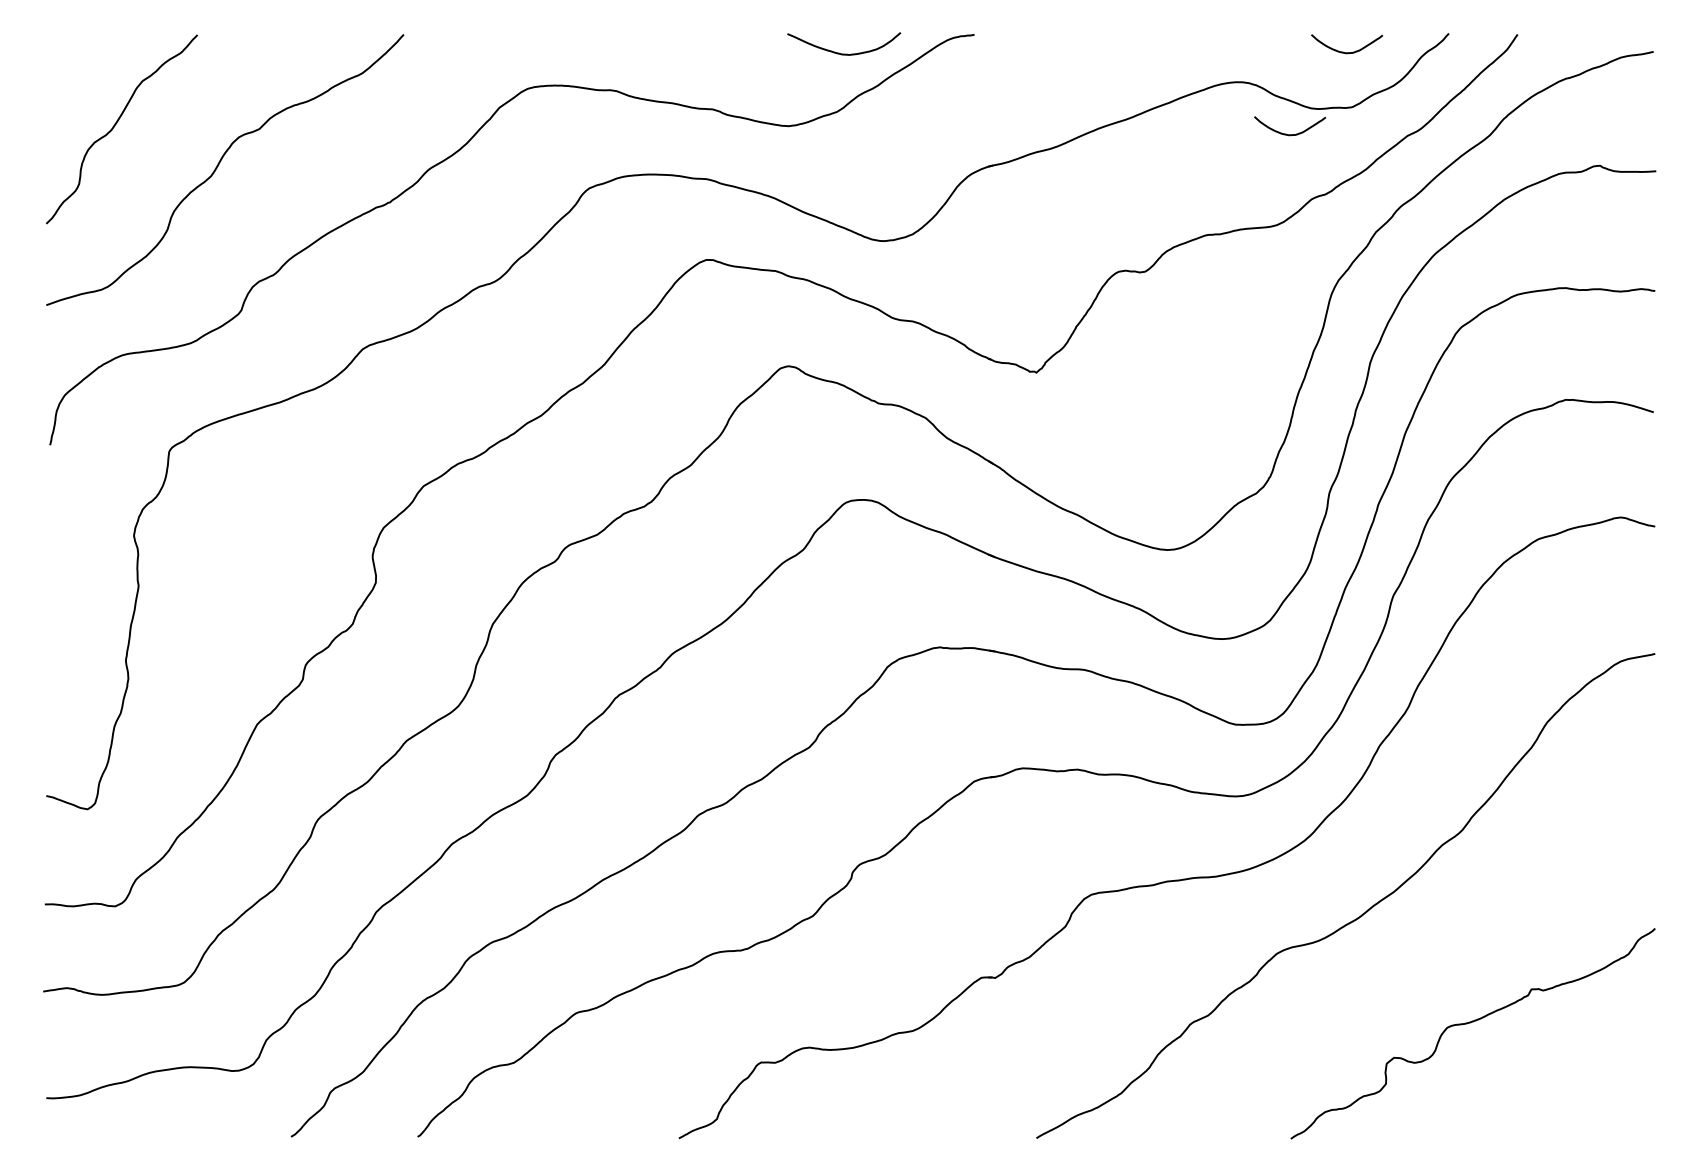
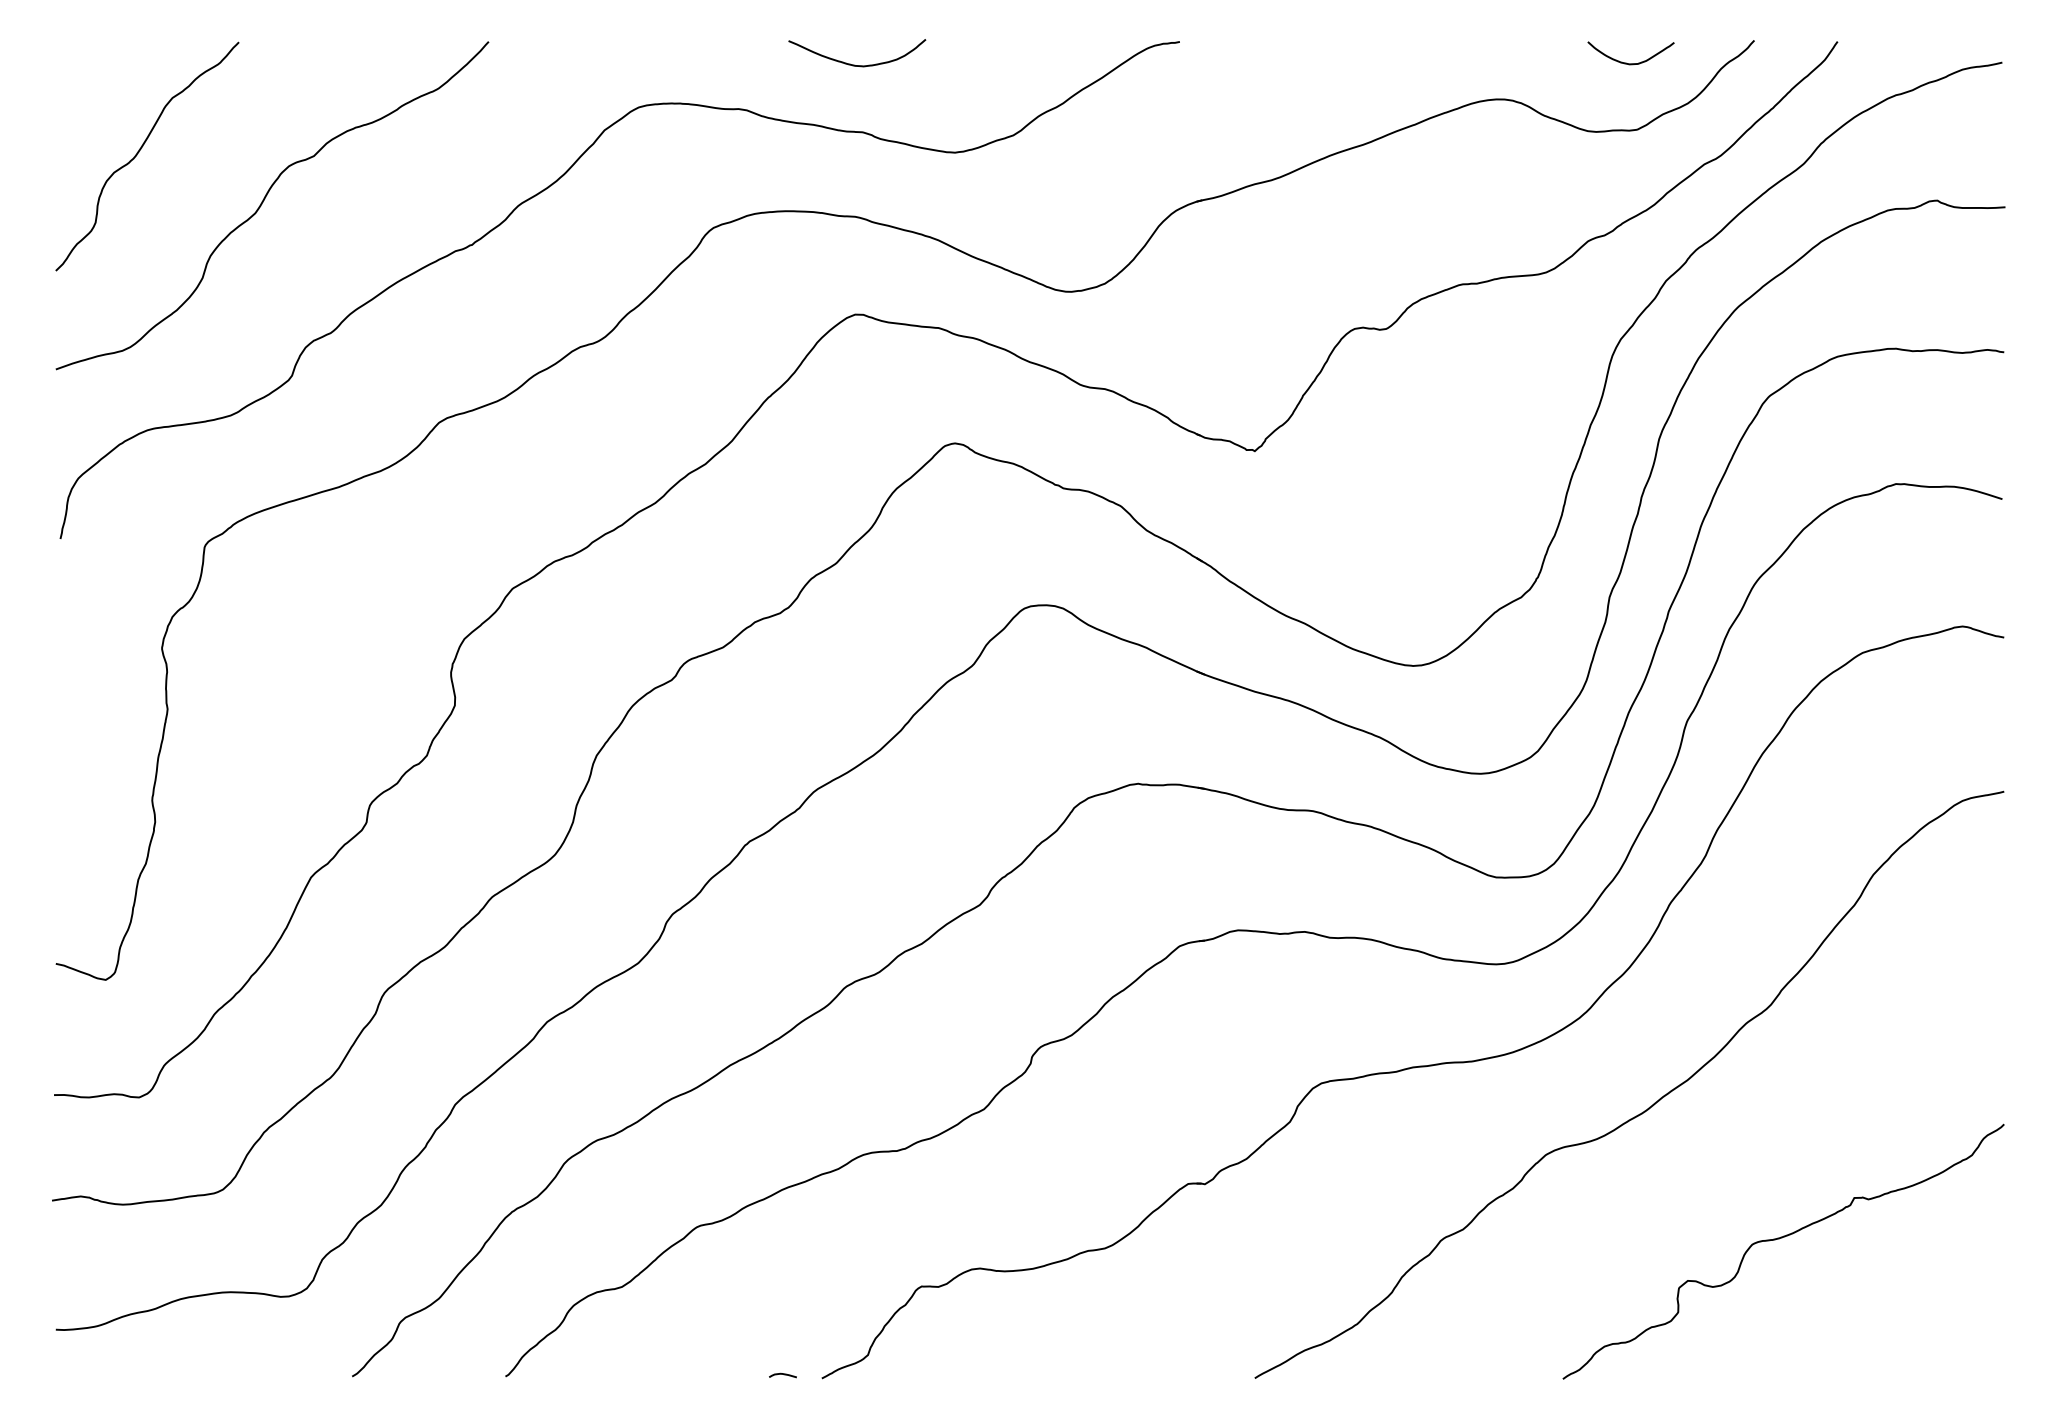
curve: (844, 53) -> (857, 64), moved
curve: (1286, 133) -> (1557, 161), removed
curve: (646, 1135) -> (782, 1374), added

